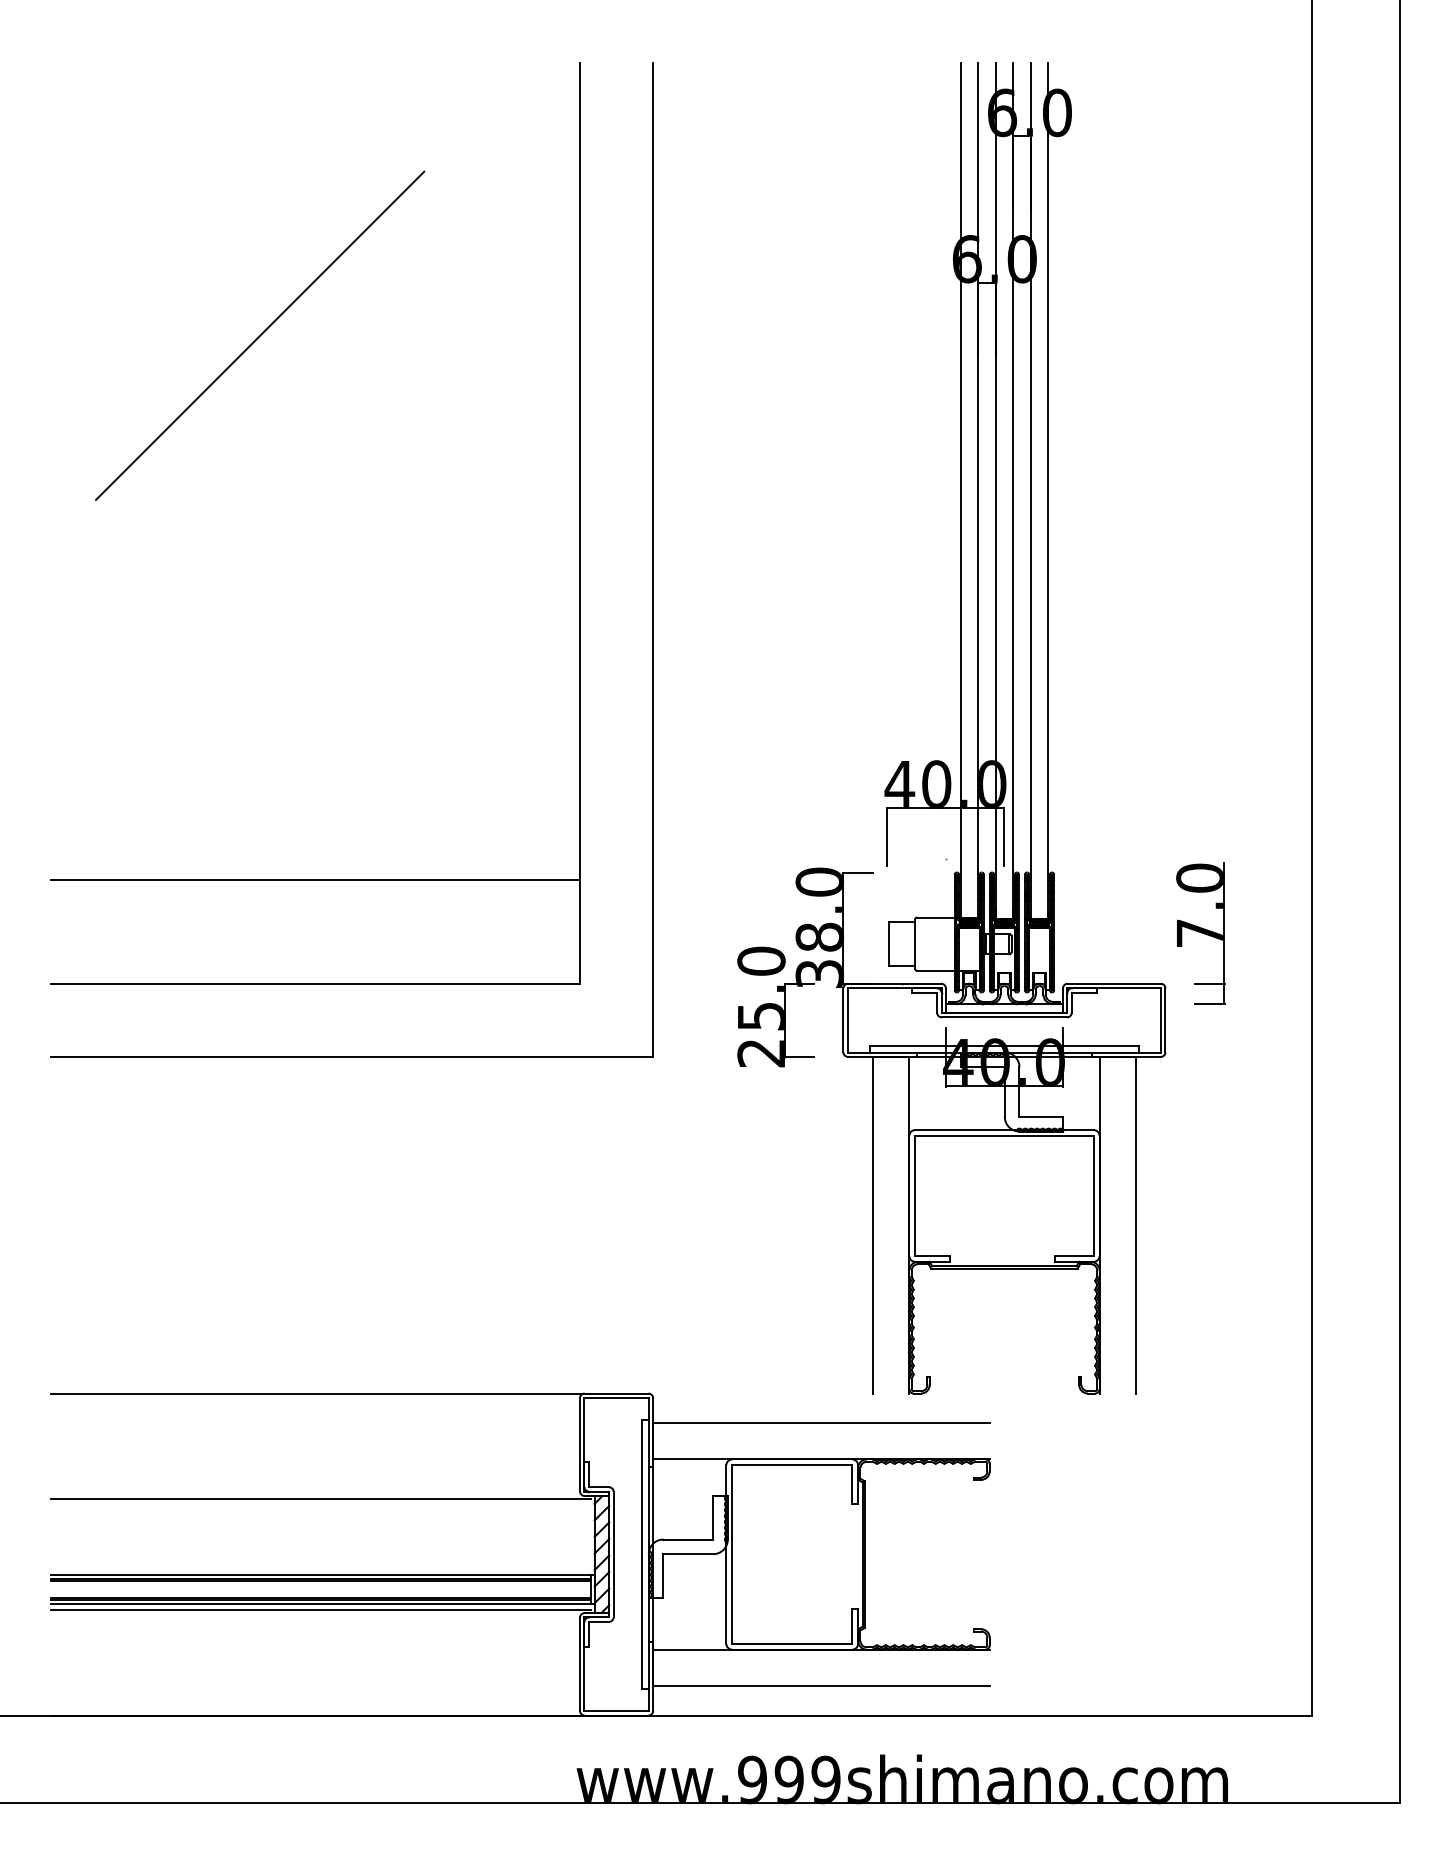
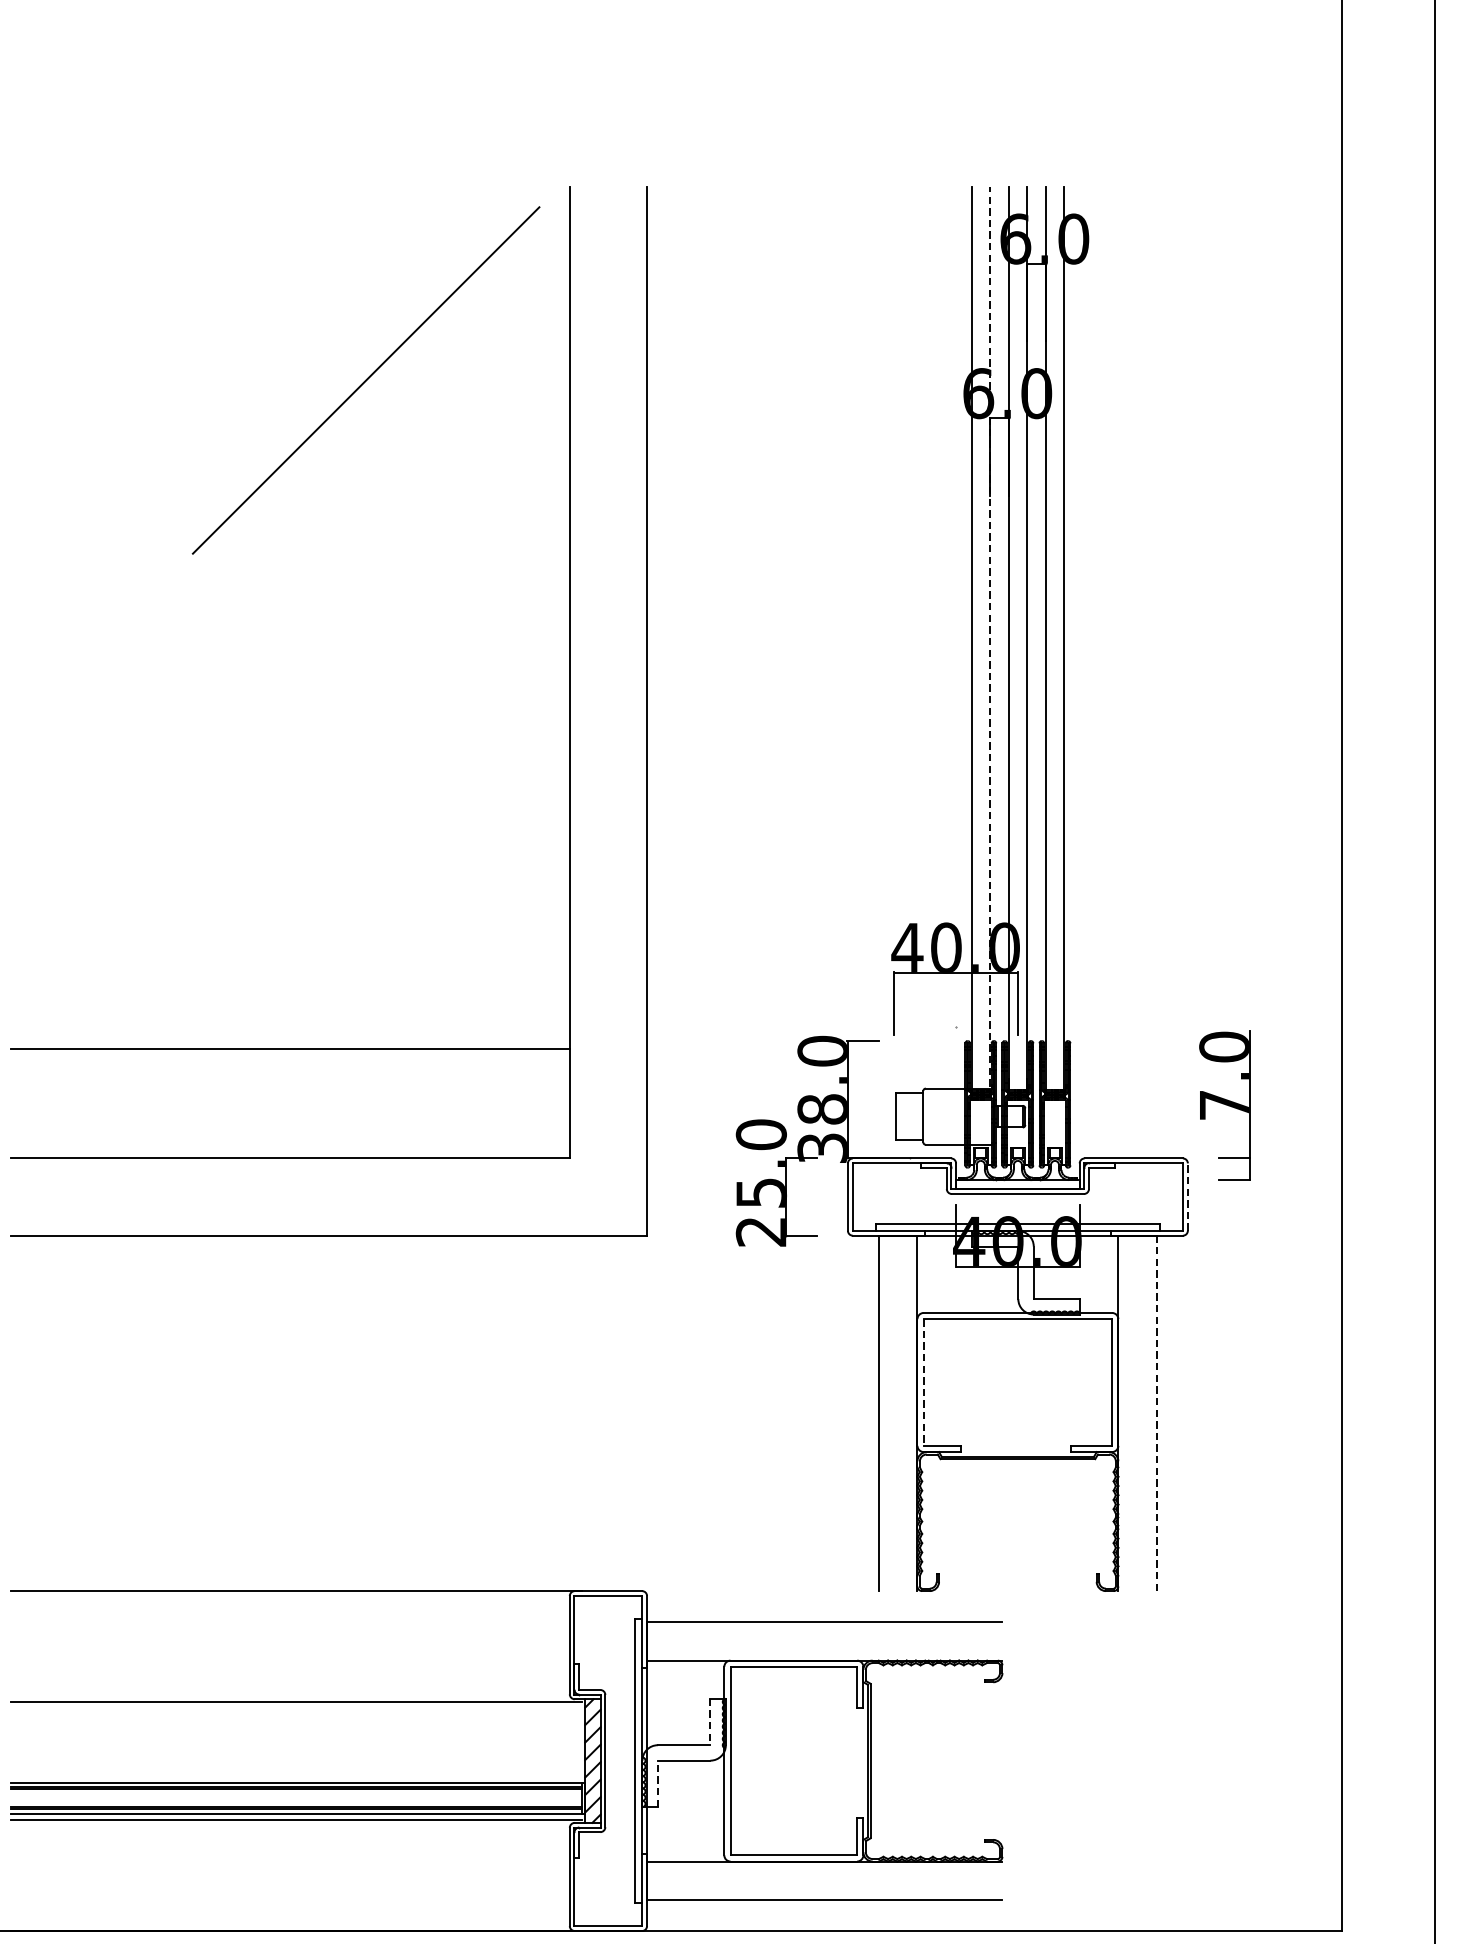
line: (260, 335) -> (366, 380), moved
line: (978, 494) -> (990, 641), solid -> dashed
line: (1165, 1020) -> (1187, 1197), solid -> dashed
line: (915, 1196) -> (923, 1383), solid -> dashed
line: (1136, 1224) -> (1157, 1412), solid -> dashed
line: (713, 1517) -> (710, 1721), solid -> dashed
line: (663, 1576) -> (657, 1784), solid -> dashed

